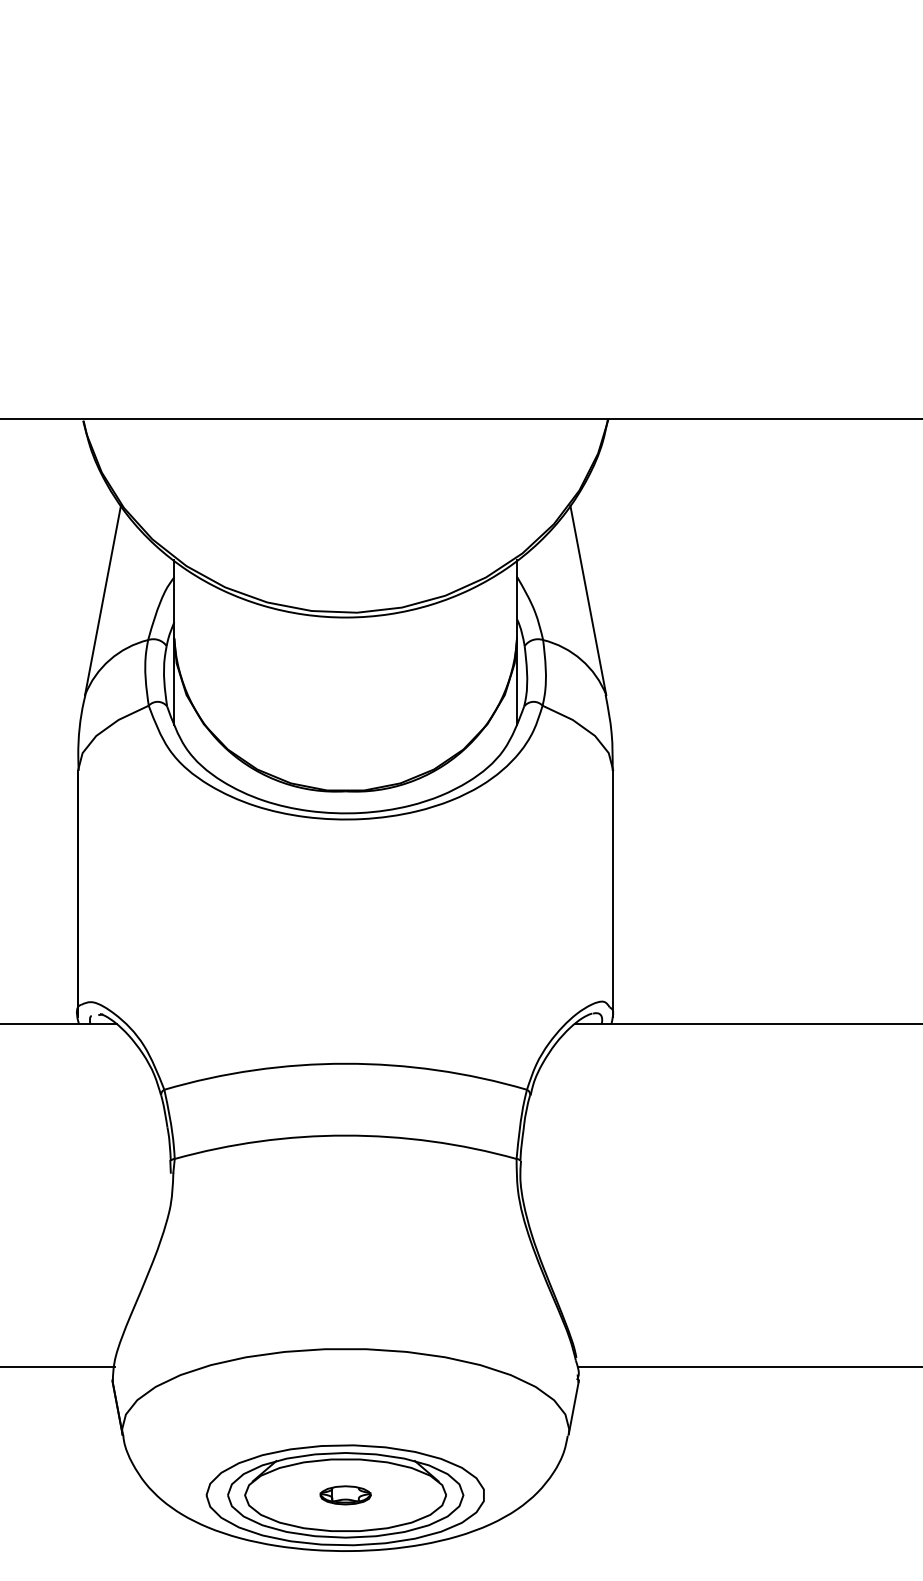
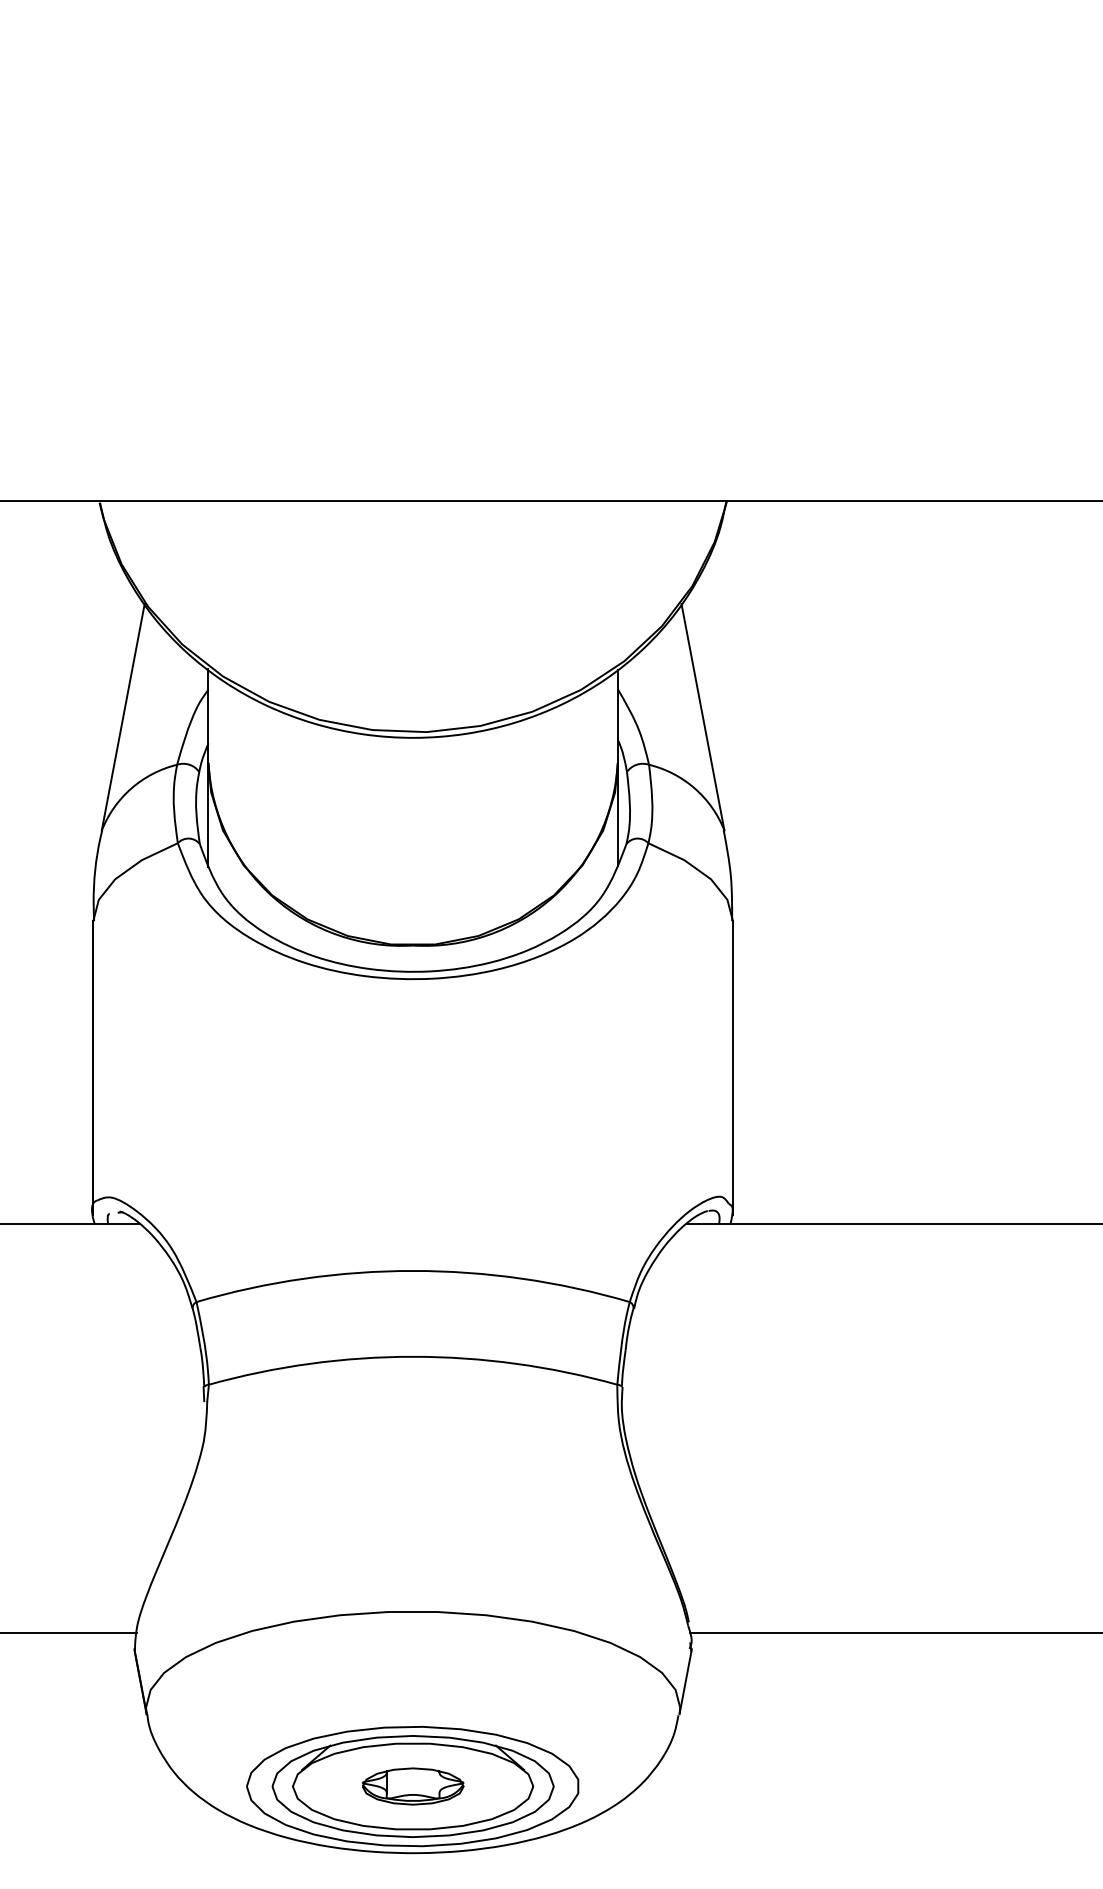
part: (345, 1495) -> (412, 1786), size x1.67

